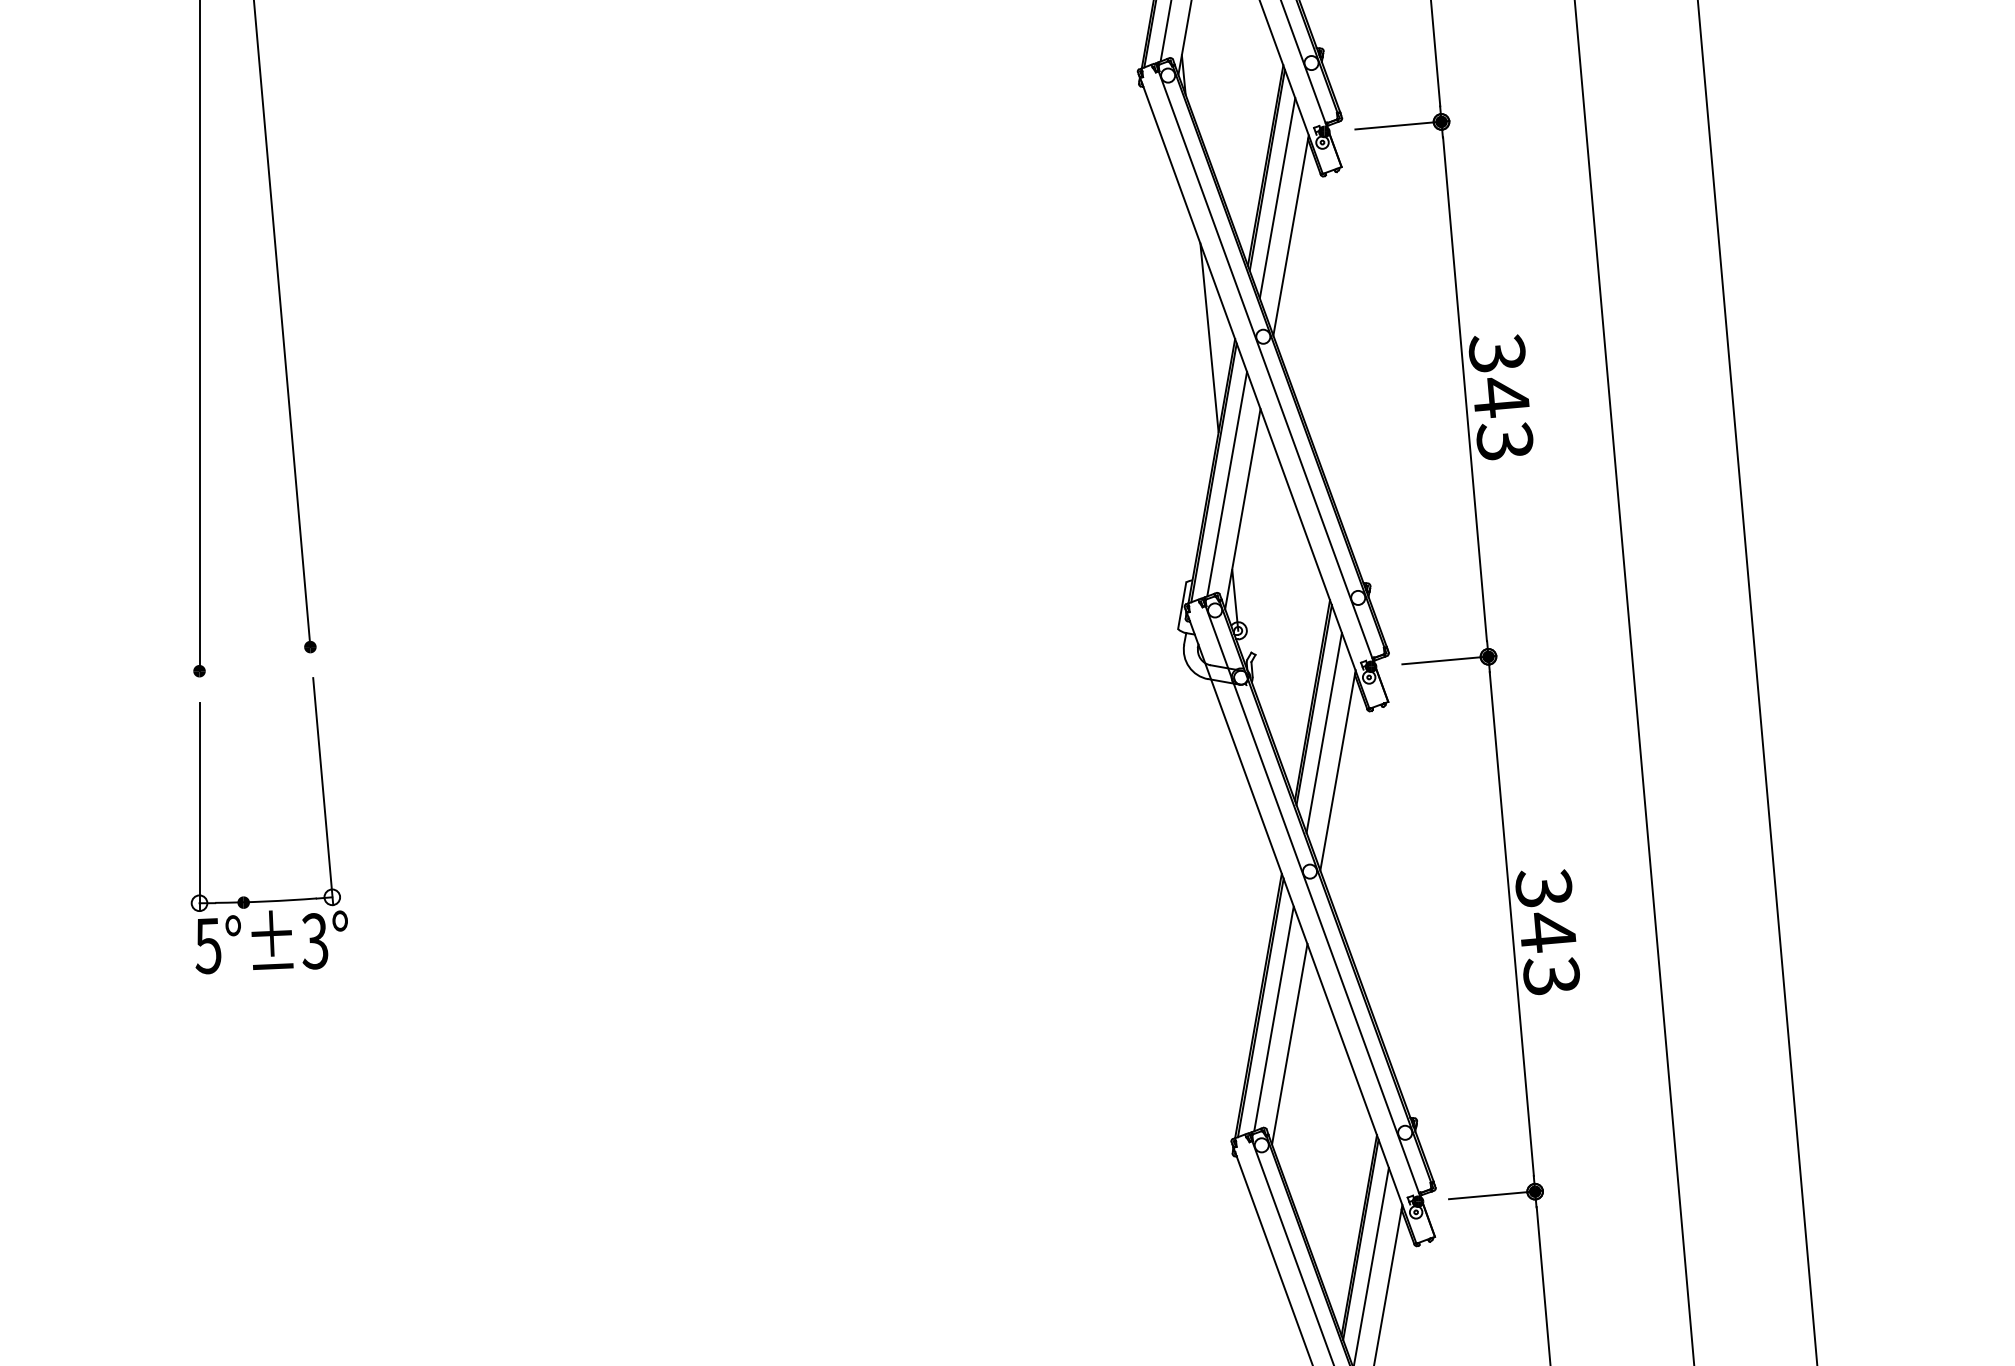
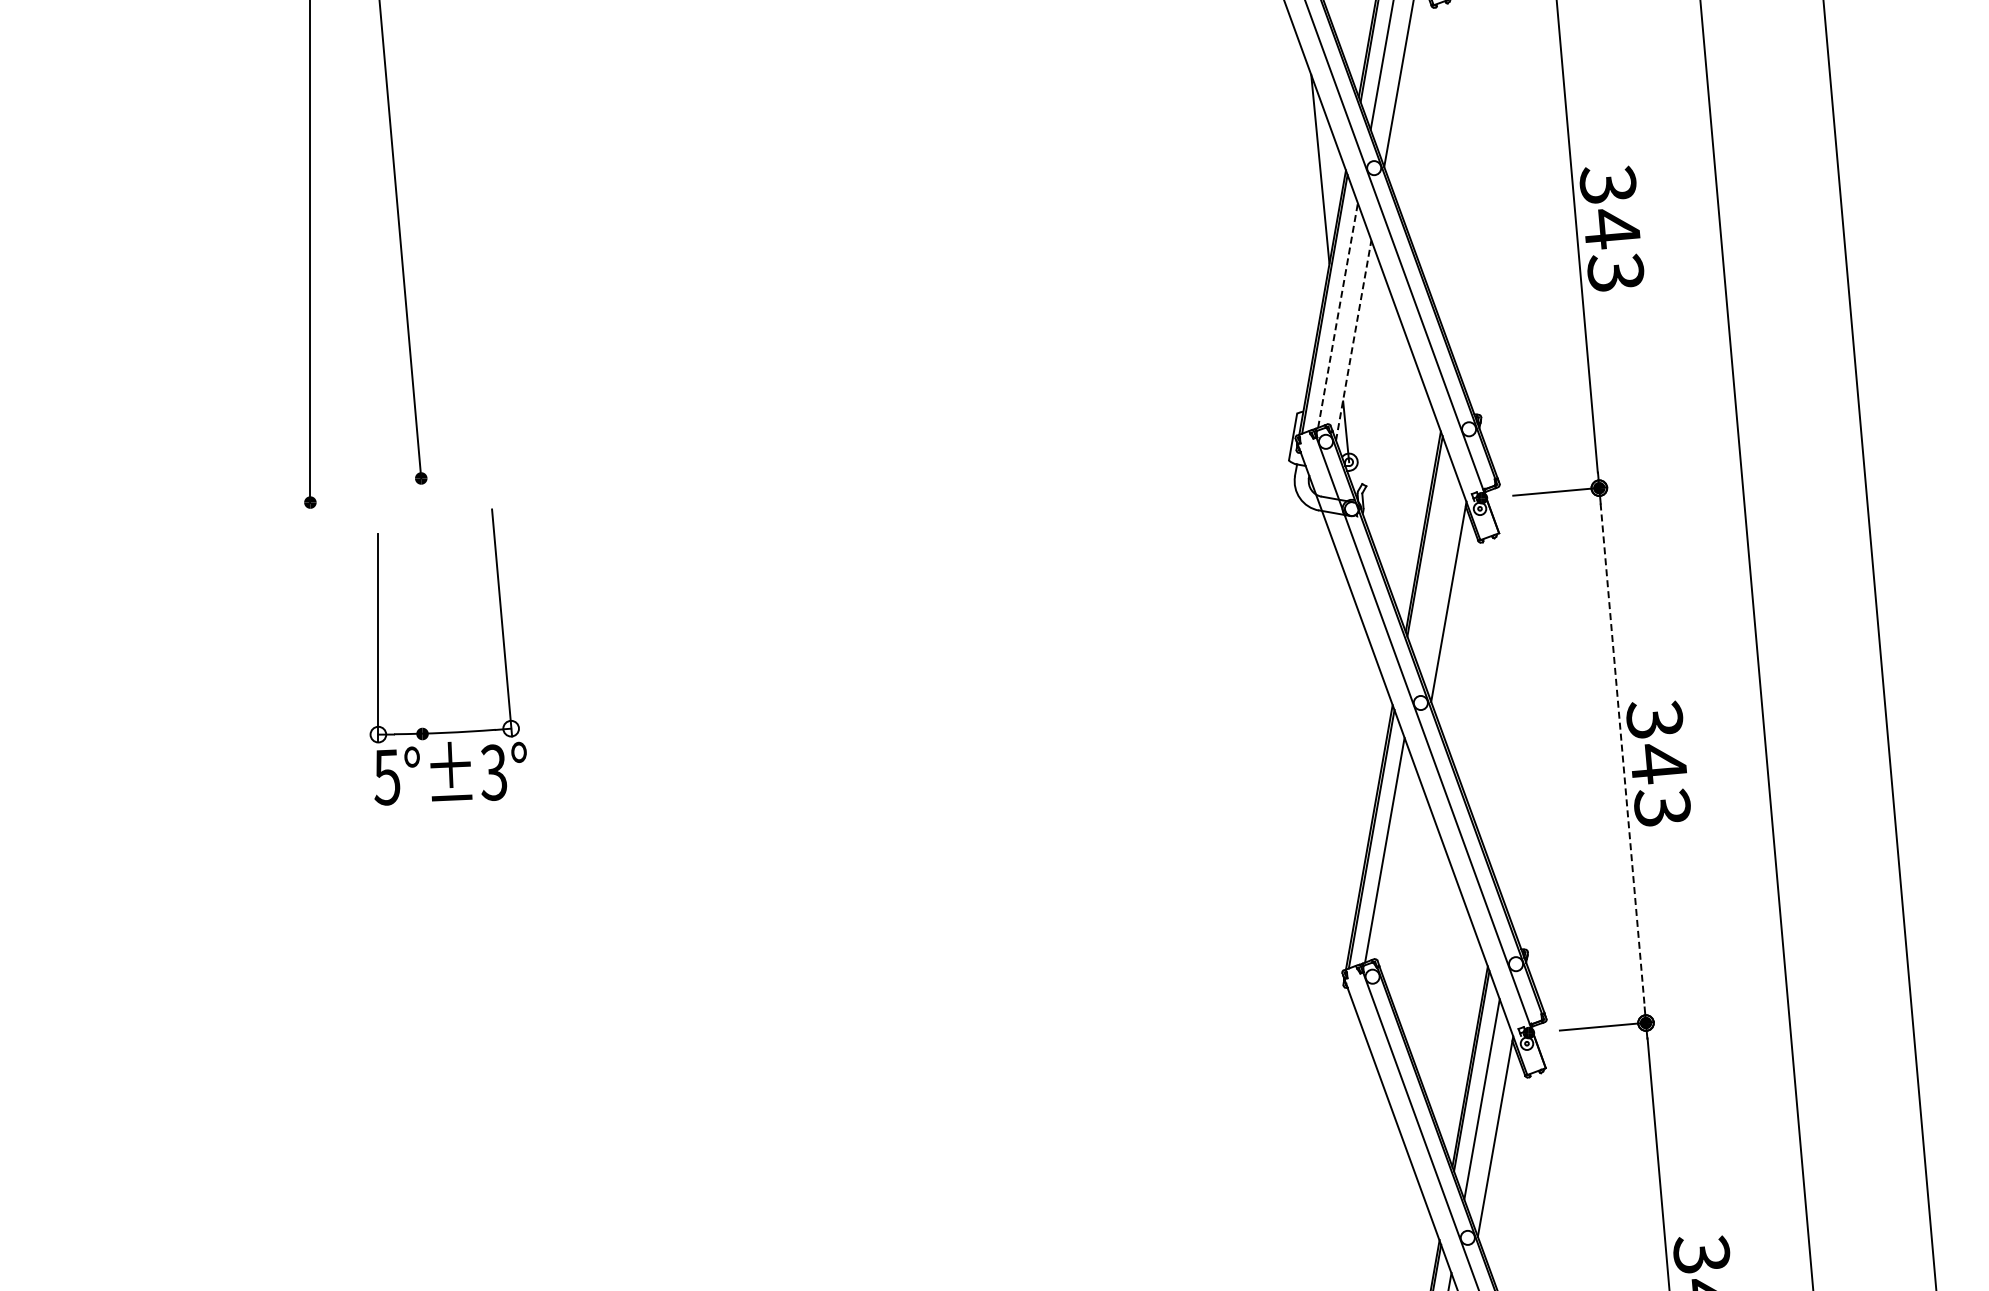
line: (1227, 483) -> (1338, 314), solid -> dashed
line: (1242, 509) -> (1353, 340), solid -> dashed
line: (1323, 733) -> (1434, 564), removed
part: (324, 820) -> (503, 651), moved
line: (1511, 924) -> (1622, 755), solid -> dashed
line: (1289, 1043) -> (1400, 874), removed

